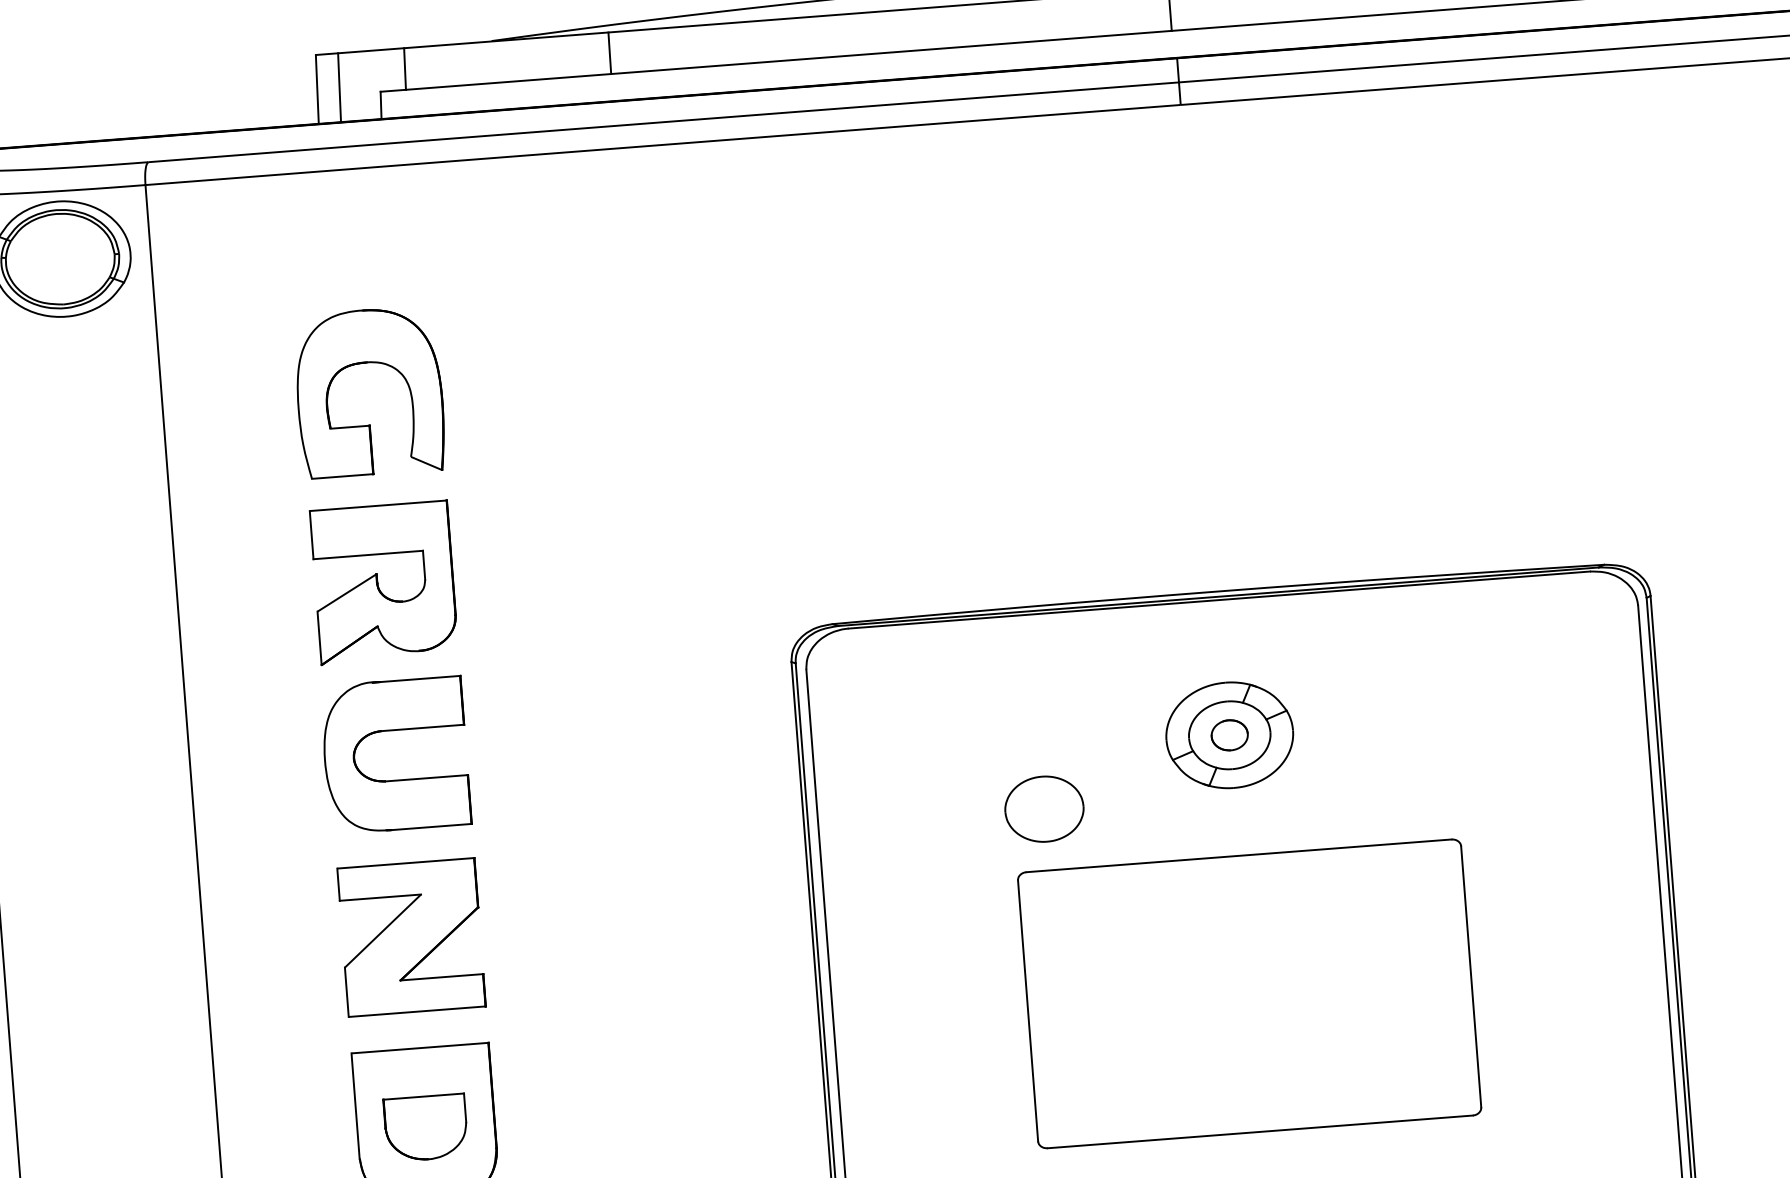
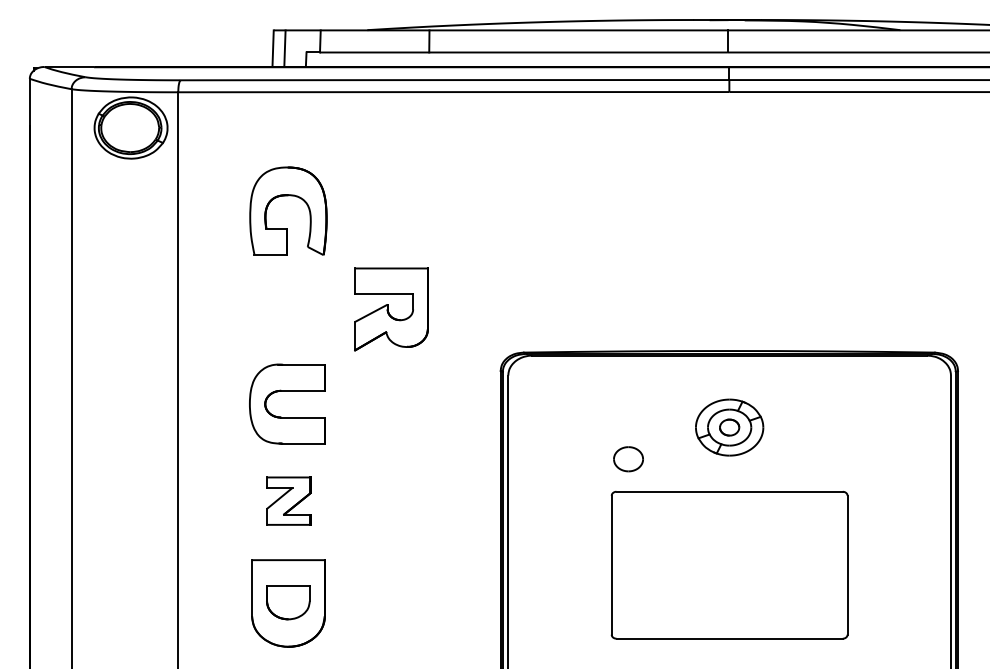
part: (384, 582) -> (391, 309), moved
part: (1044, 809) -> (628, 459), size x0.7
part: (411, 936) -> (288, 500), size x0.6

